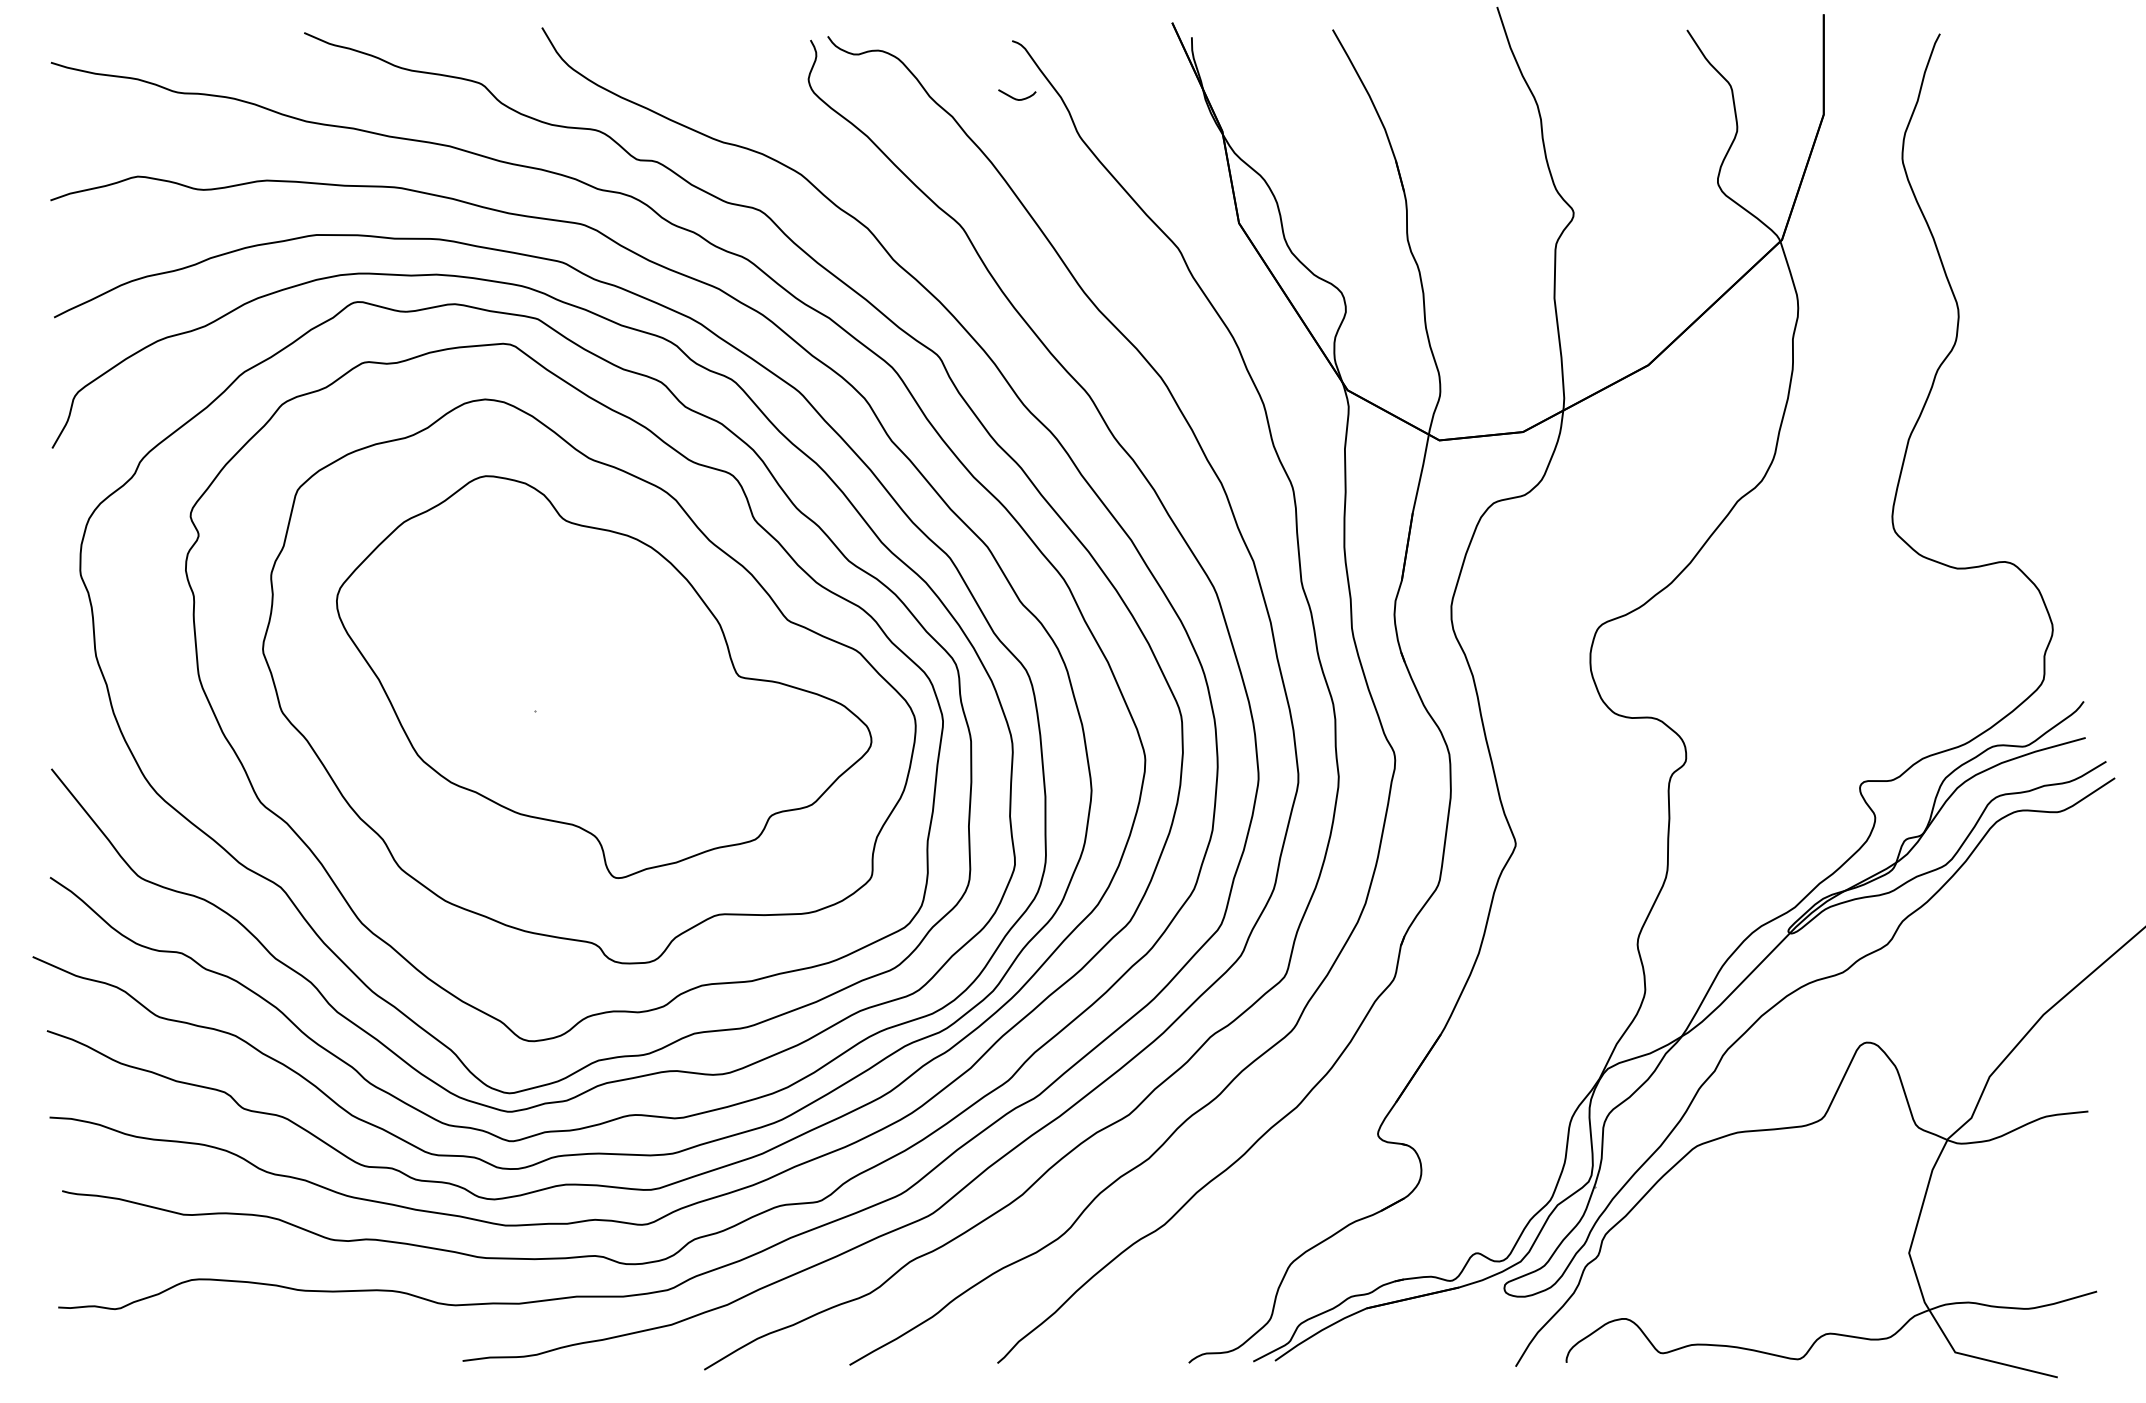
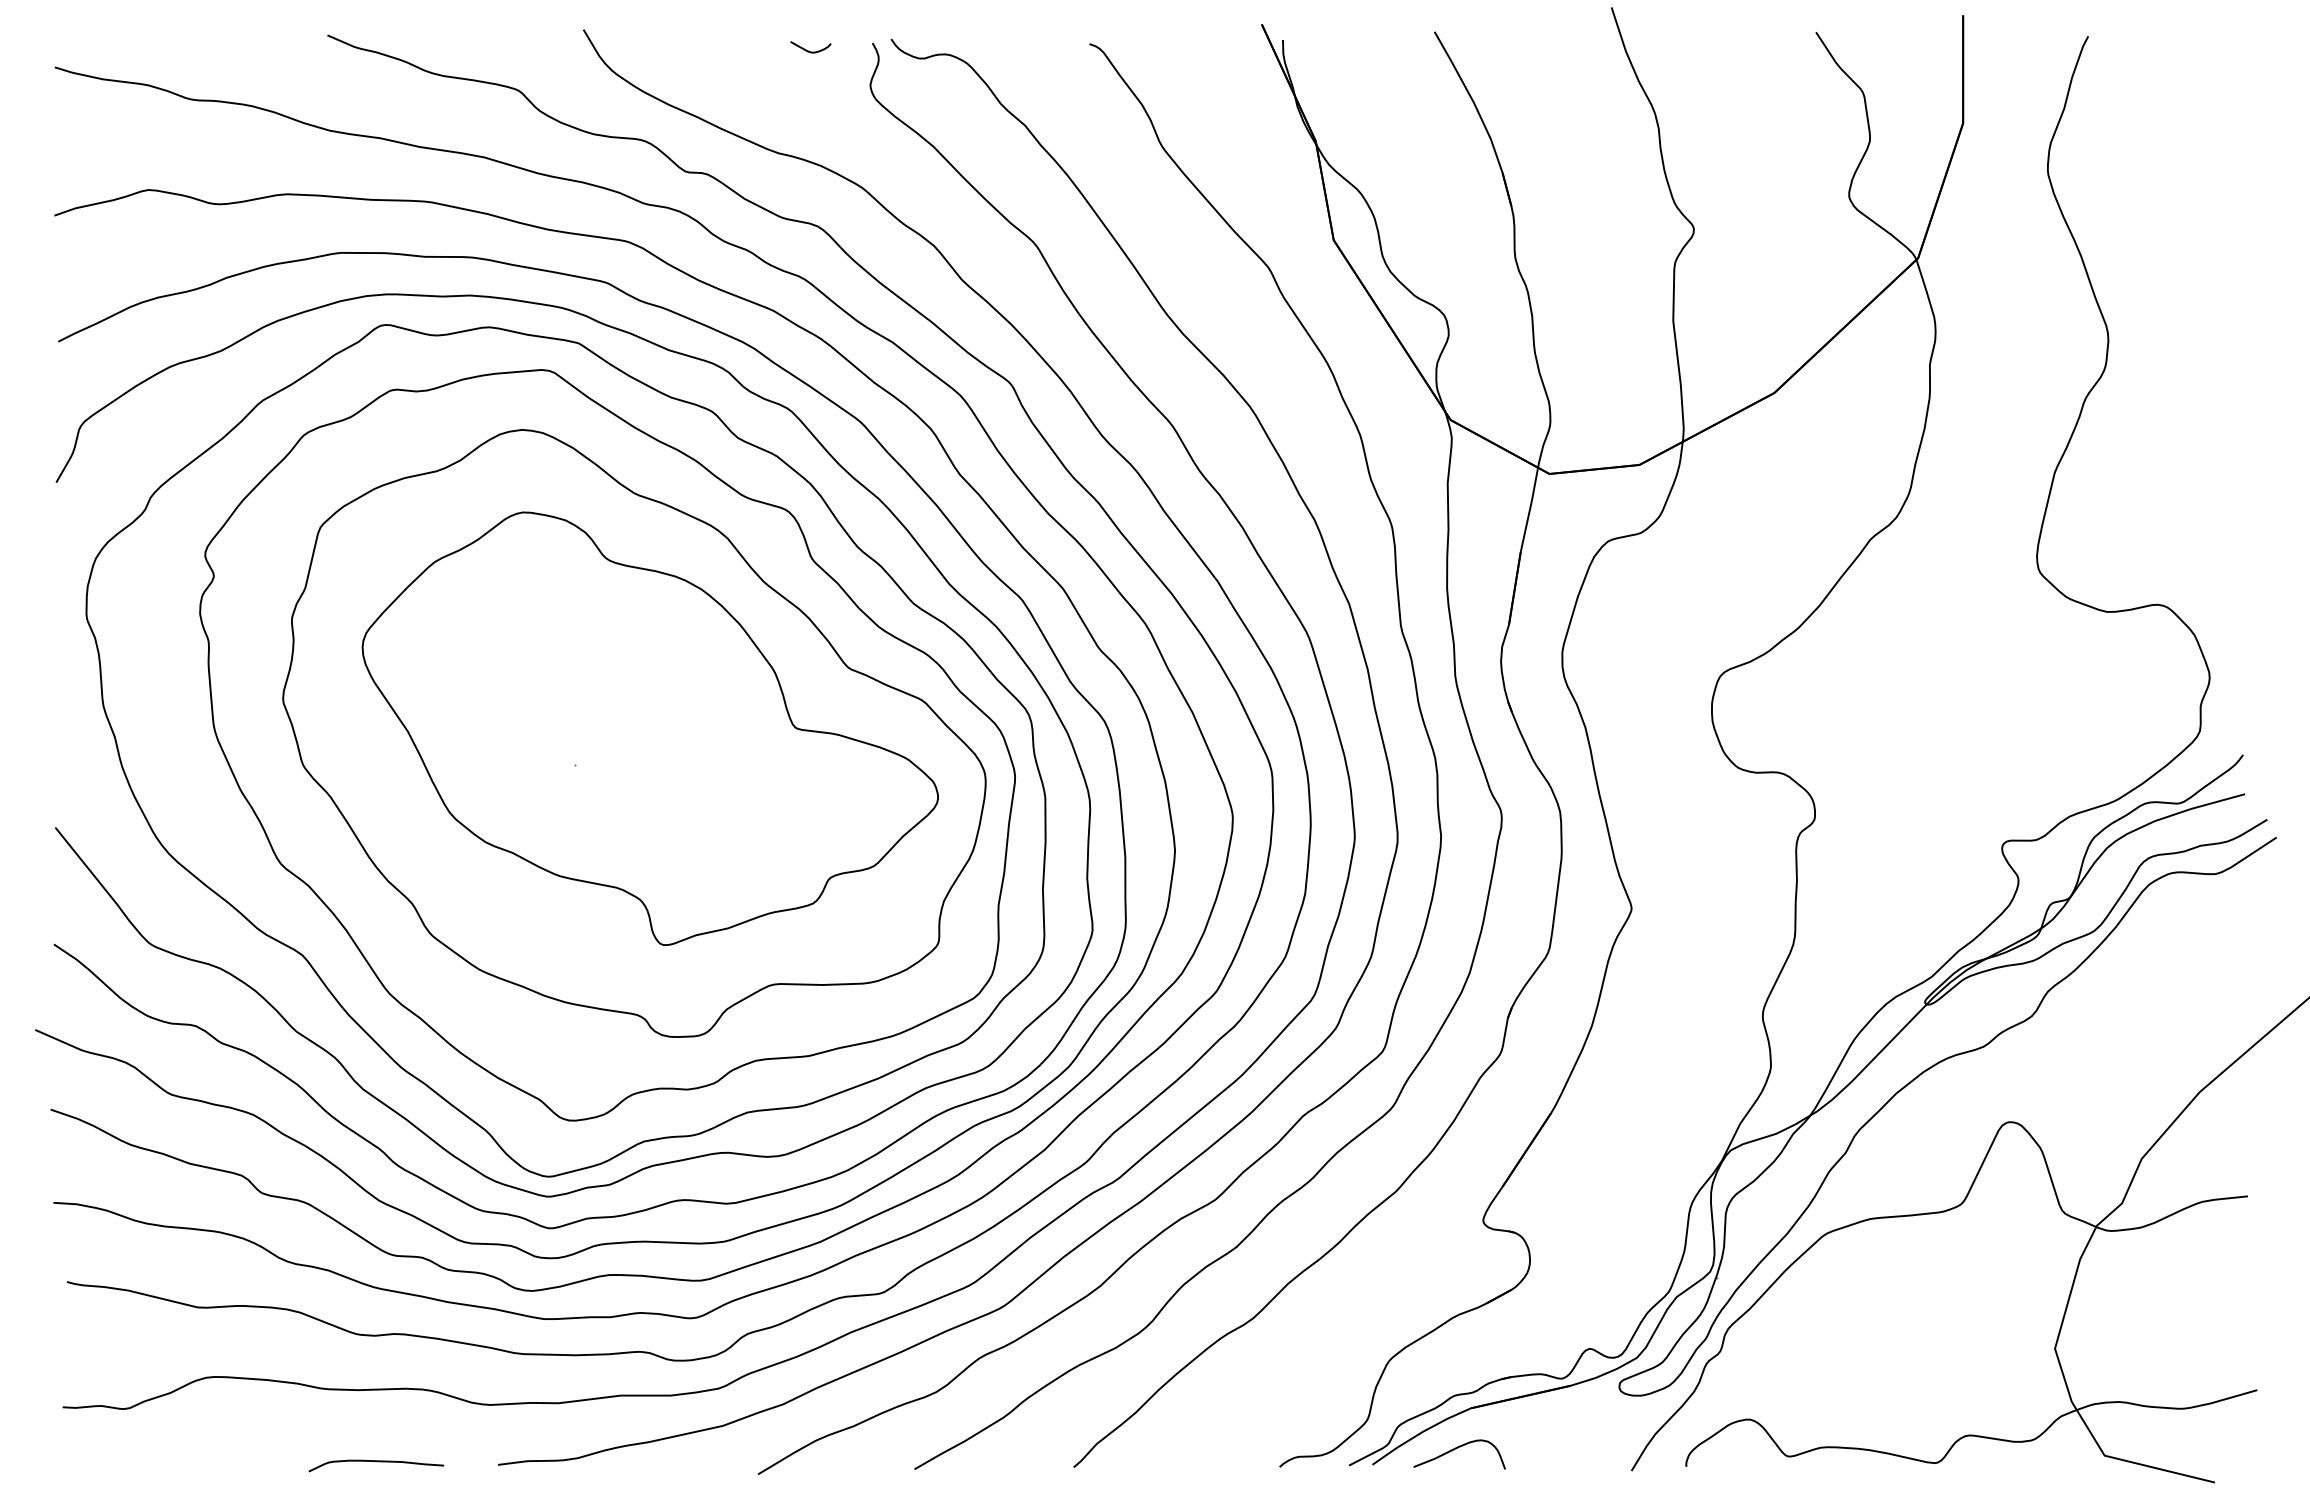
curve: (1017, 98) -> (811, 51), moved
curve: (1353, 1346) -> (1456, 1449), added
curve: (349, 1358) -> (376, 1462), added

